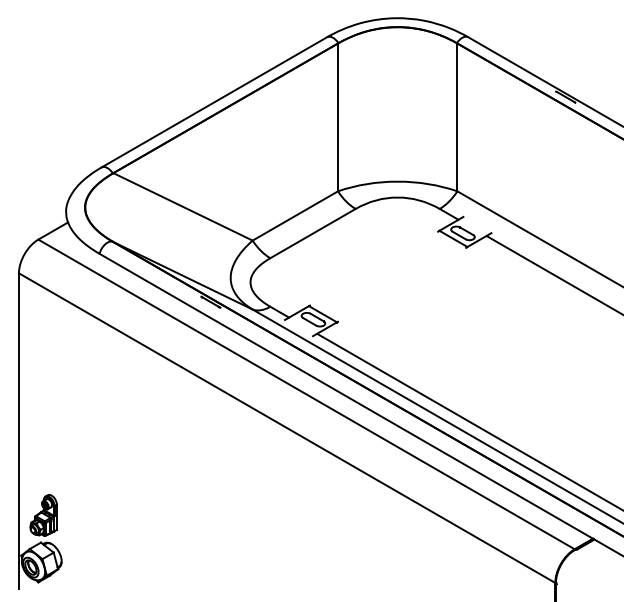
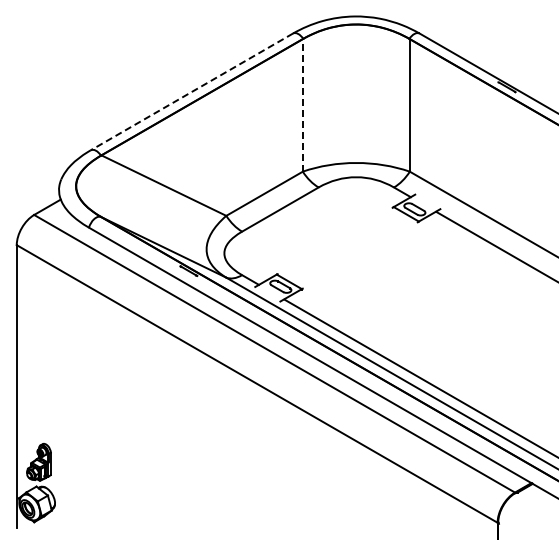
line: (213, 101) -> (191, 91), solid -> dashed
line: (337, 116) -> (302, 104), solid -> dashed

